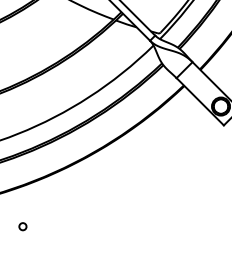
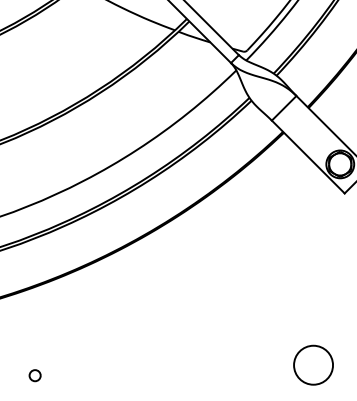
circle: (22, 226) -> (34, 375), moved
circle: (203, 236) -> (313, 364), added

